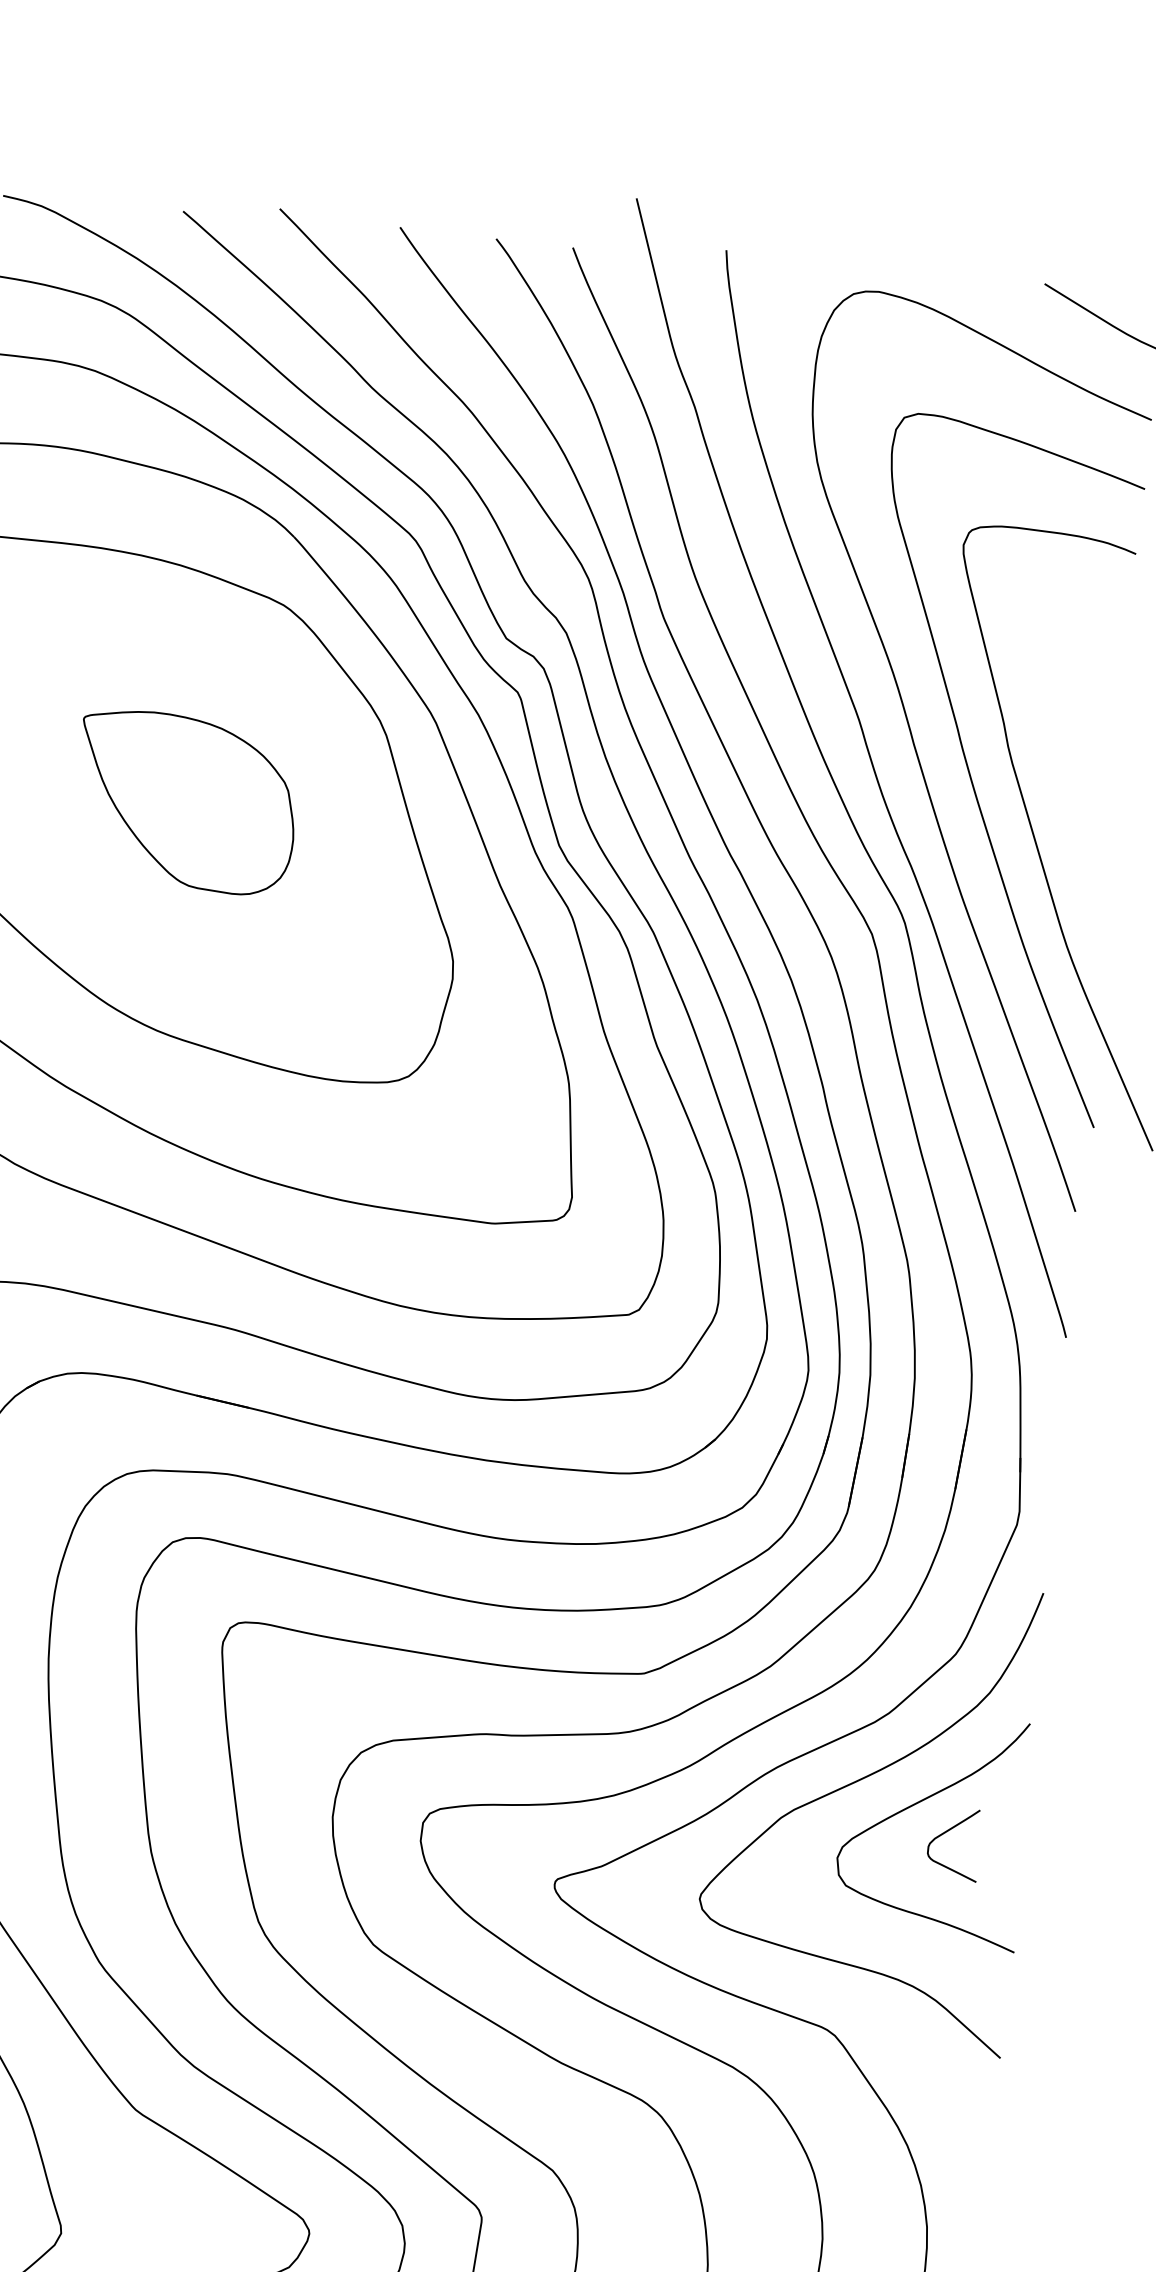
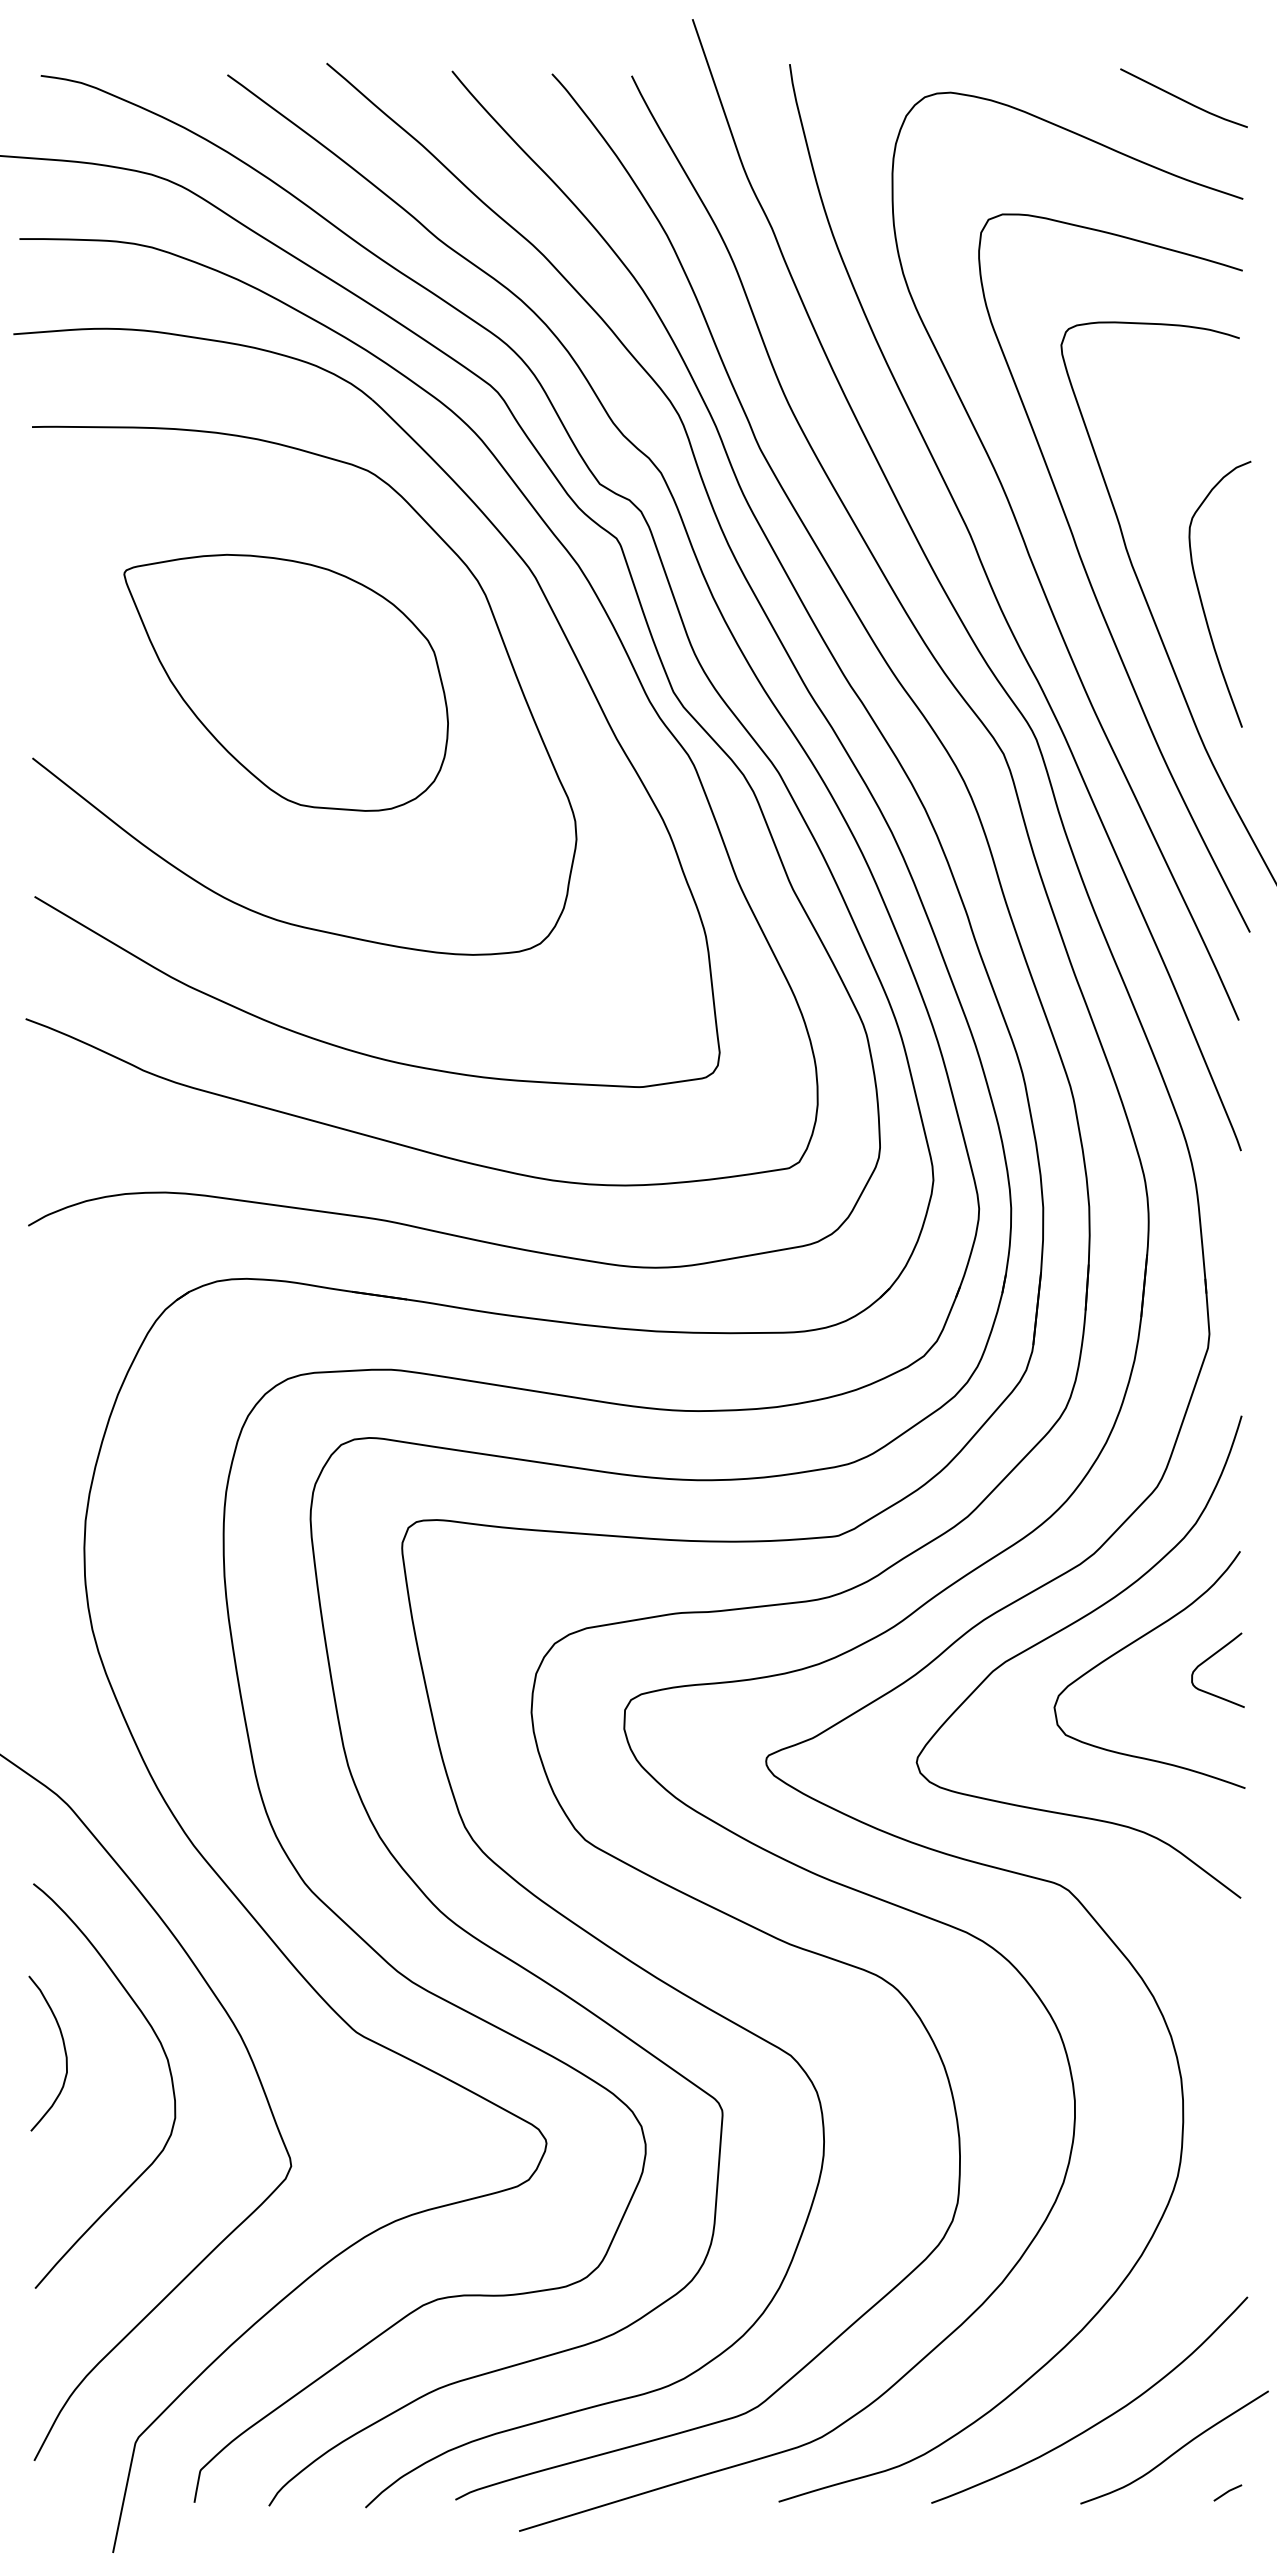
curve: (1076, 800) -> (1201, 597), added
part: (185, 802) -> (285, 682), size x1.43
curve: (946, 1832) -> (1209, 1659), moved

